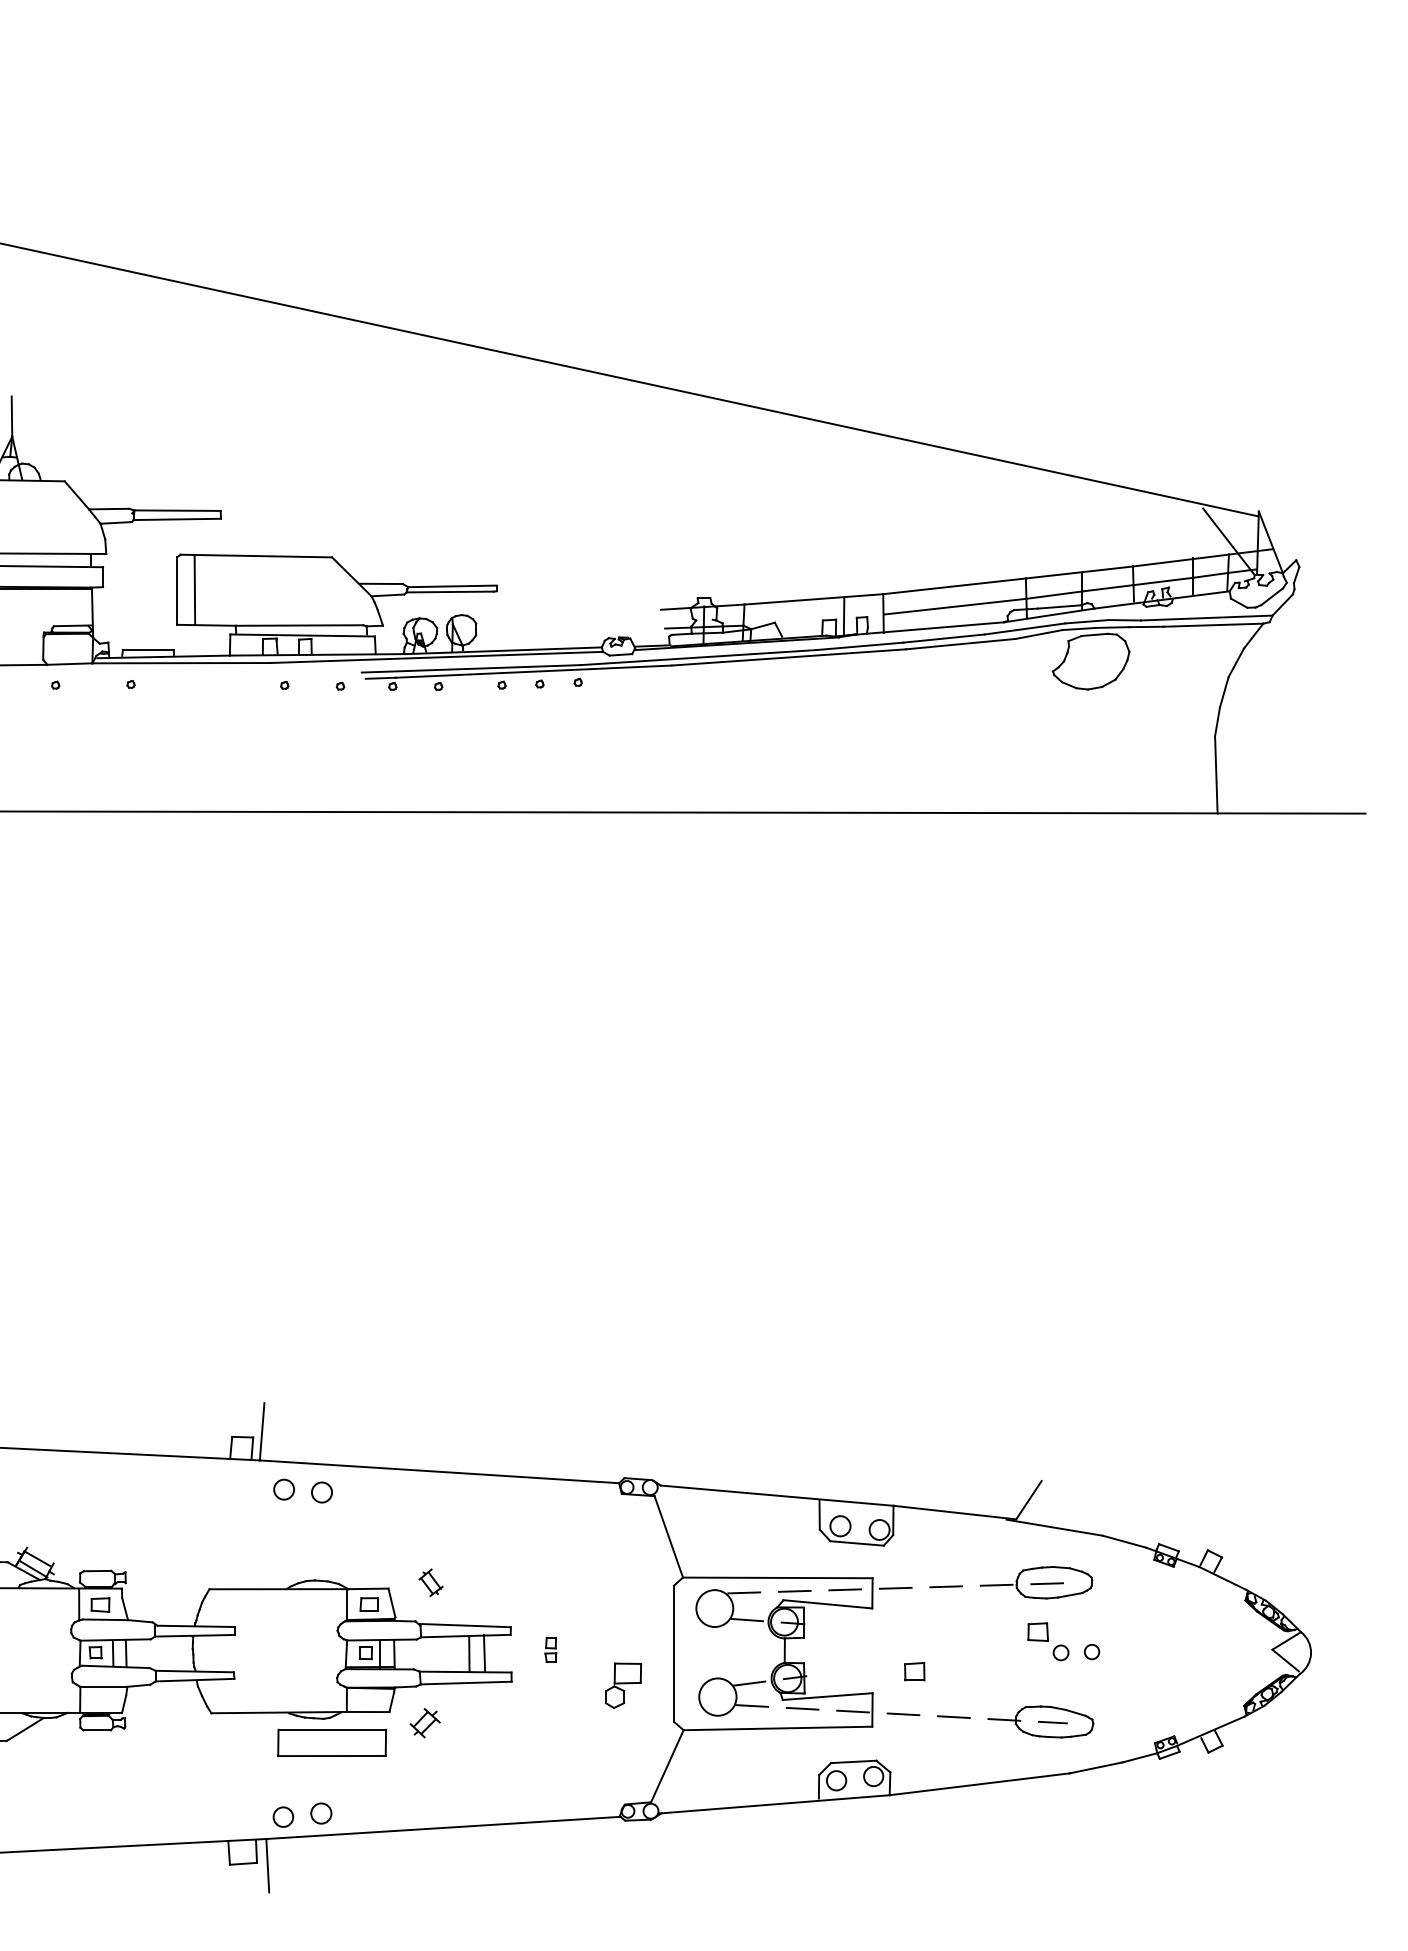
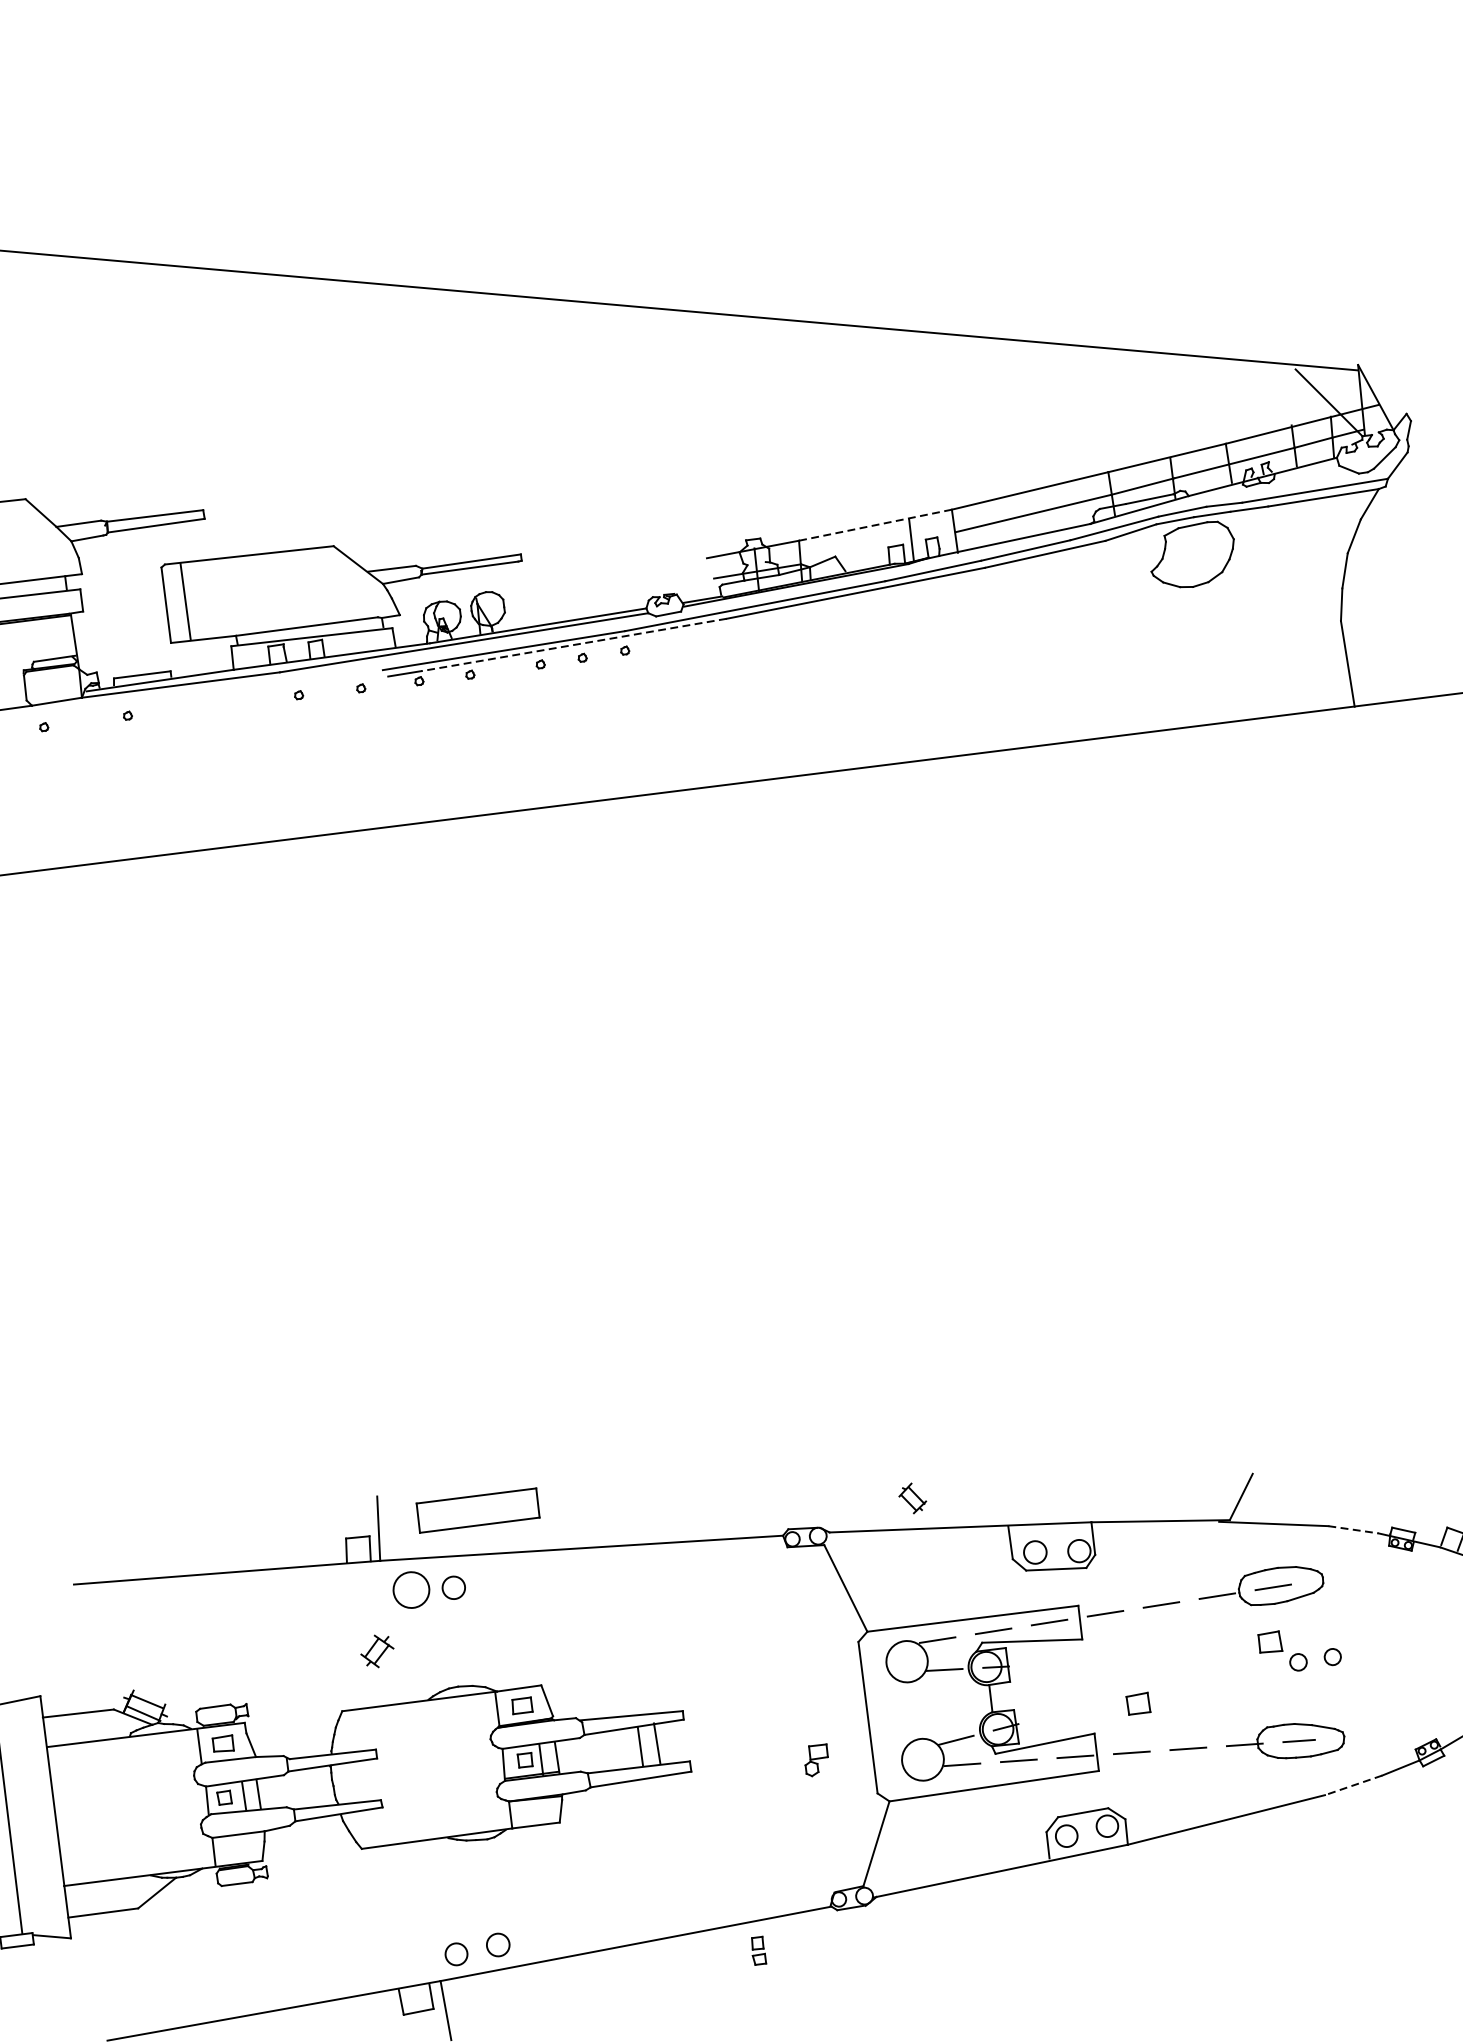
line: (813, 599) -> (875, 525), solid -> dashed
line: (533, 671) -> (573, 644), solid -> dashed
circle: (283, 1489) -> (410, 1589), size x1.6
line: (1124, 1541) -> (1353, 1529), solid -> dashed
part: (430, 1582) -> (912, 1498), moved
part: (550, 1649) -> (757, 1950), moved
part: (623, 1685) -> (816, 1760), size x0.6
part: (424, 1723) -> (376, 1651), moved
part: (331, 1742) -> (477, 1510), moved
line: (1096, 1767) -> (1354, 1784), solid -> dashed

